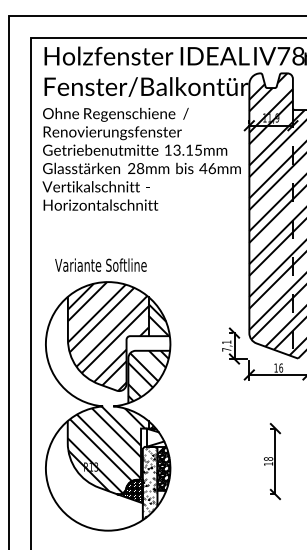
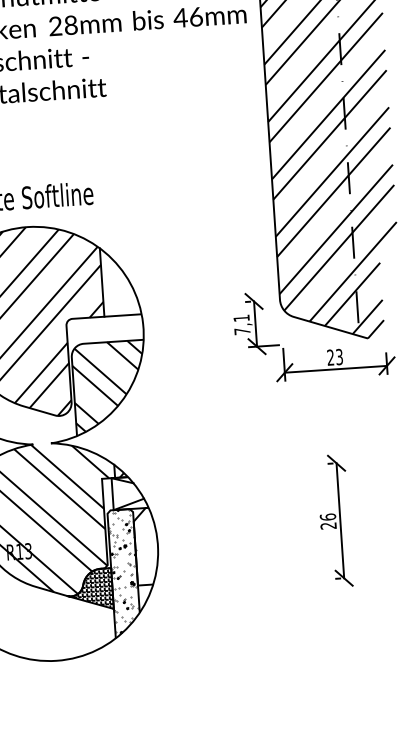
hatch: (158, 320) -> (120, 288), removed
text: (278, 367) -> (334, 356), 16 -> 23
text: (267, 461) -> (326, 521), 18 -> 26
hatch: (163, 468) -> (145, 545), removed

